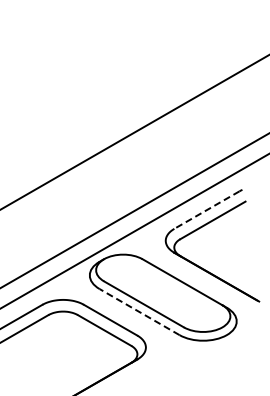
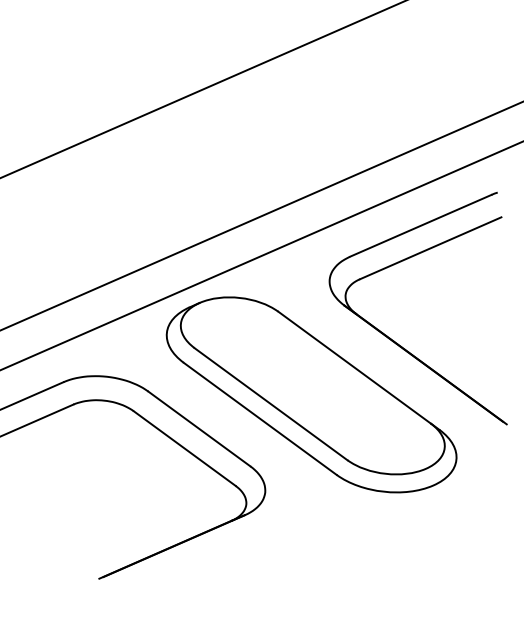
line: (206, 210) -> (419, 226), dashed -> solid
line: (139, 311) -> (260, 417), dashed -> solid

